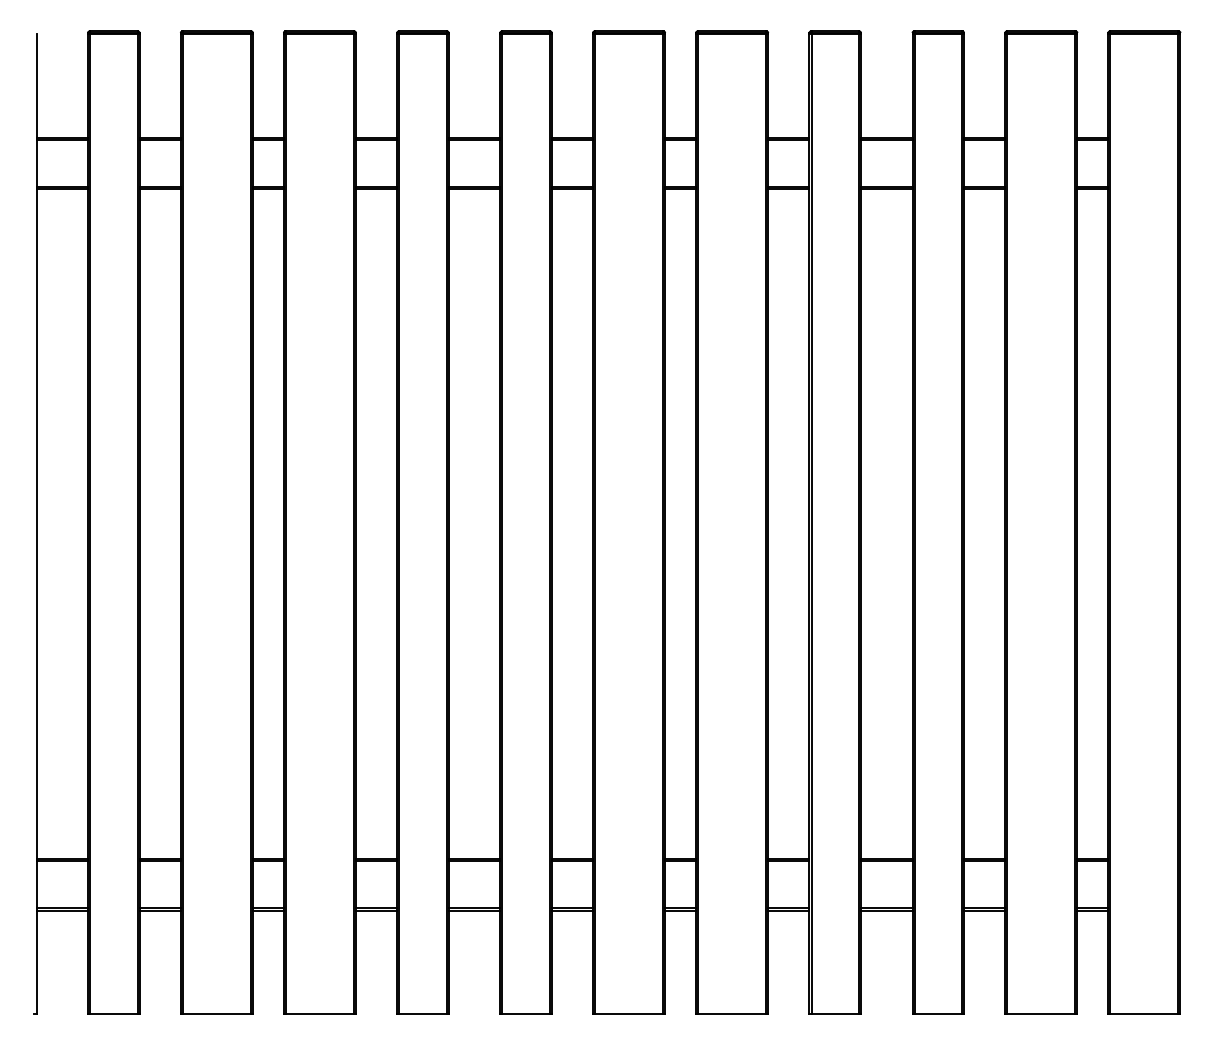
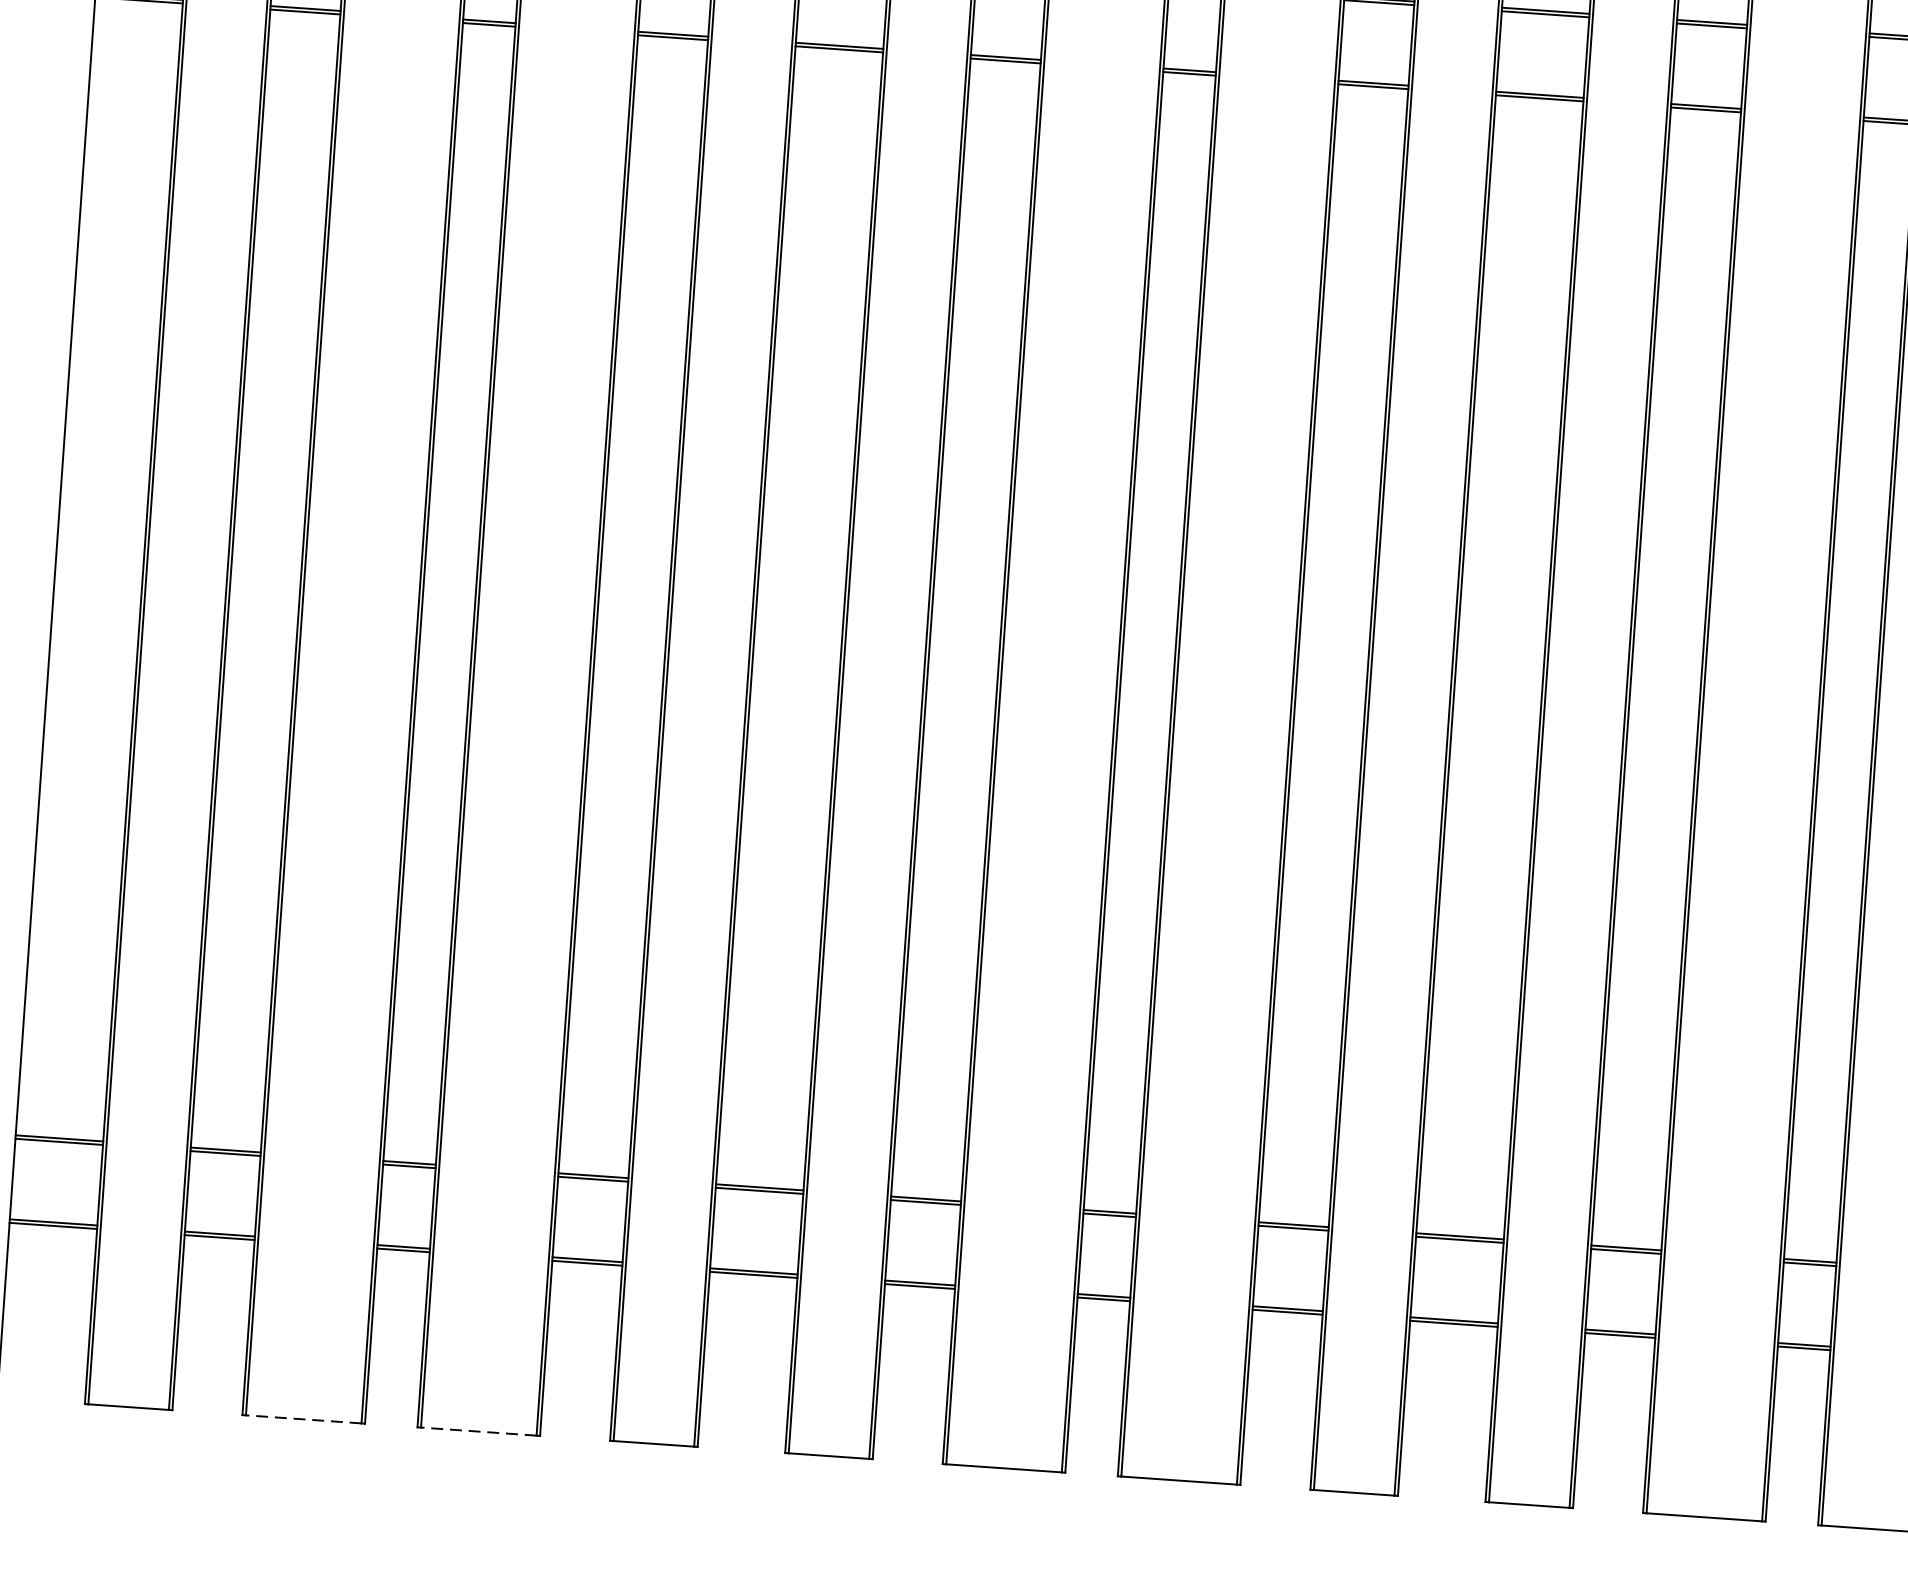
line: (216, 1013) -> (303, 1419), solid -> dashed
line: (319, 1013) -> (478, 1431), solid -> dashed

